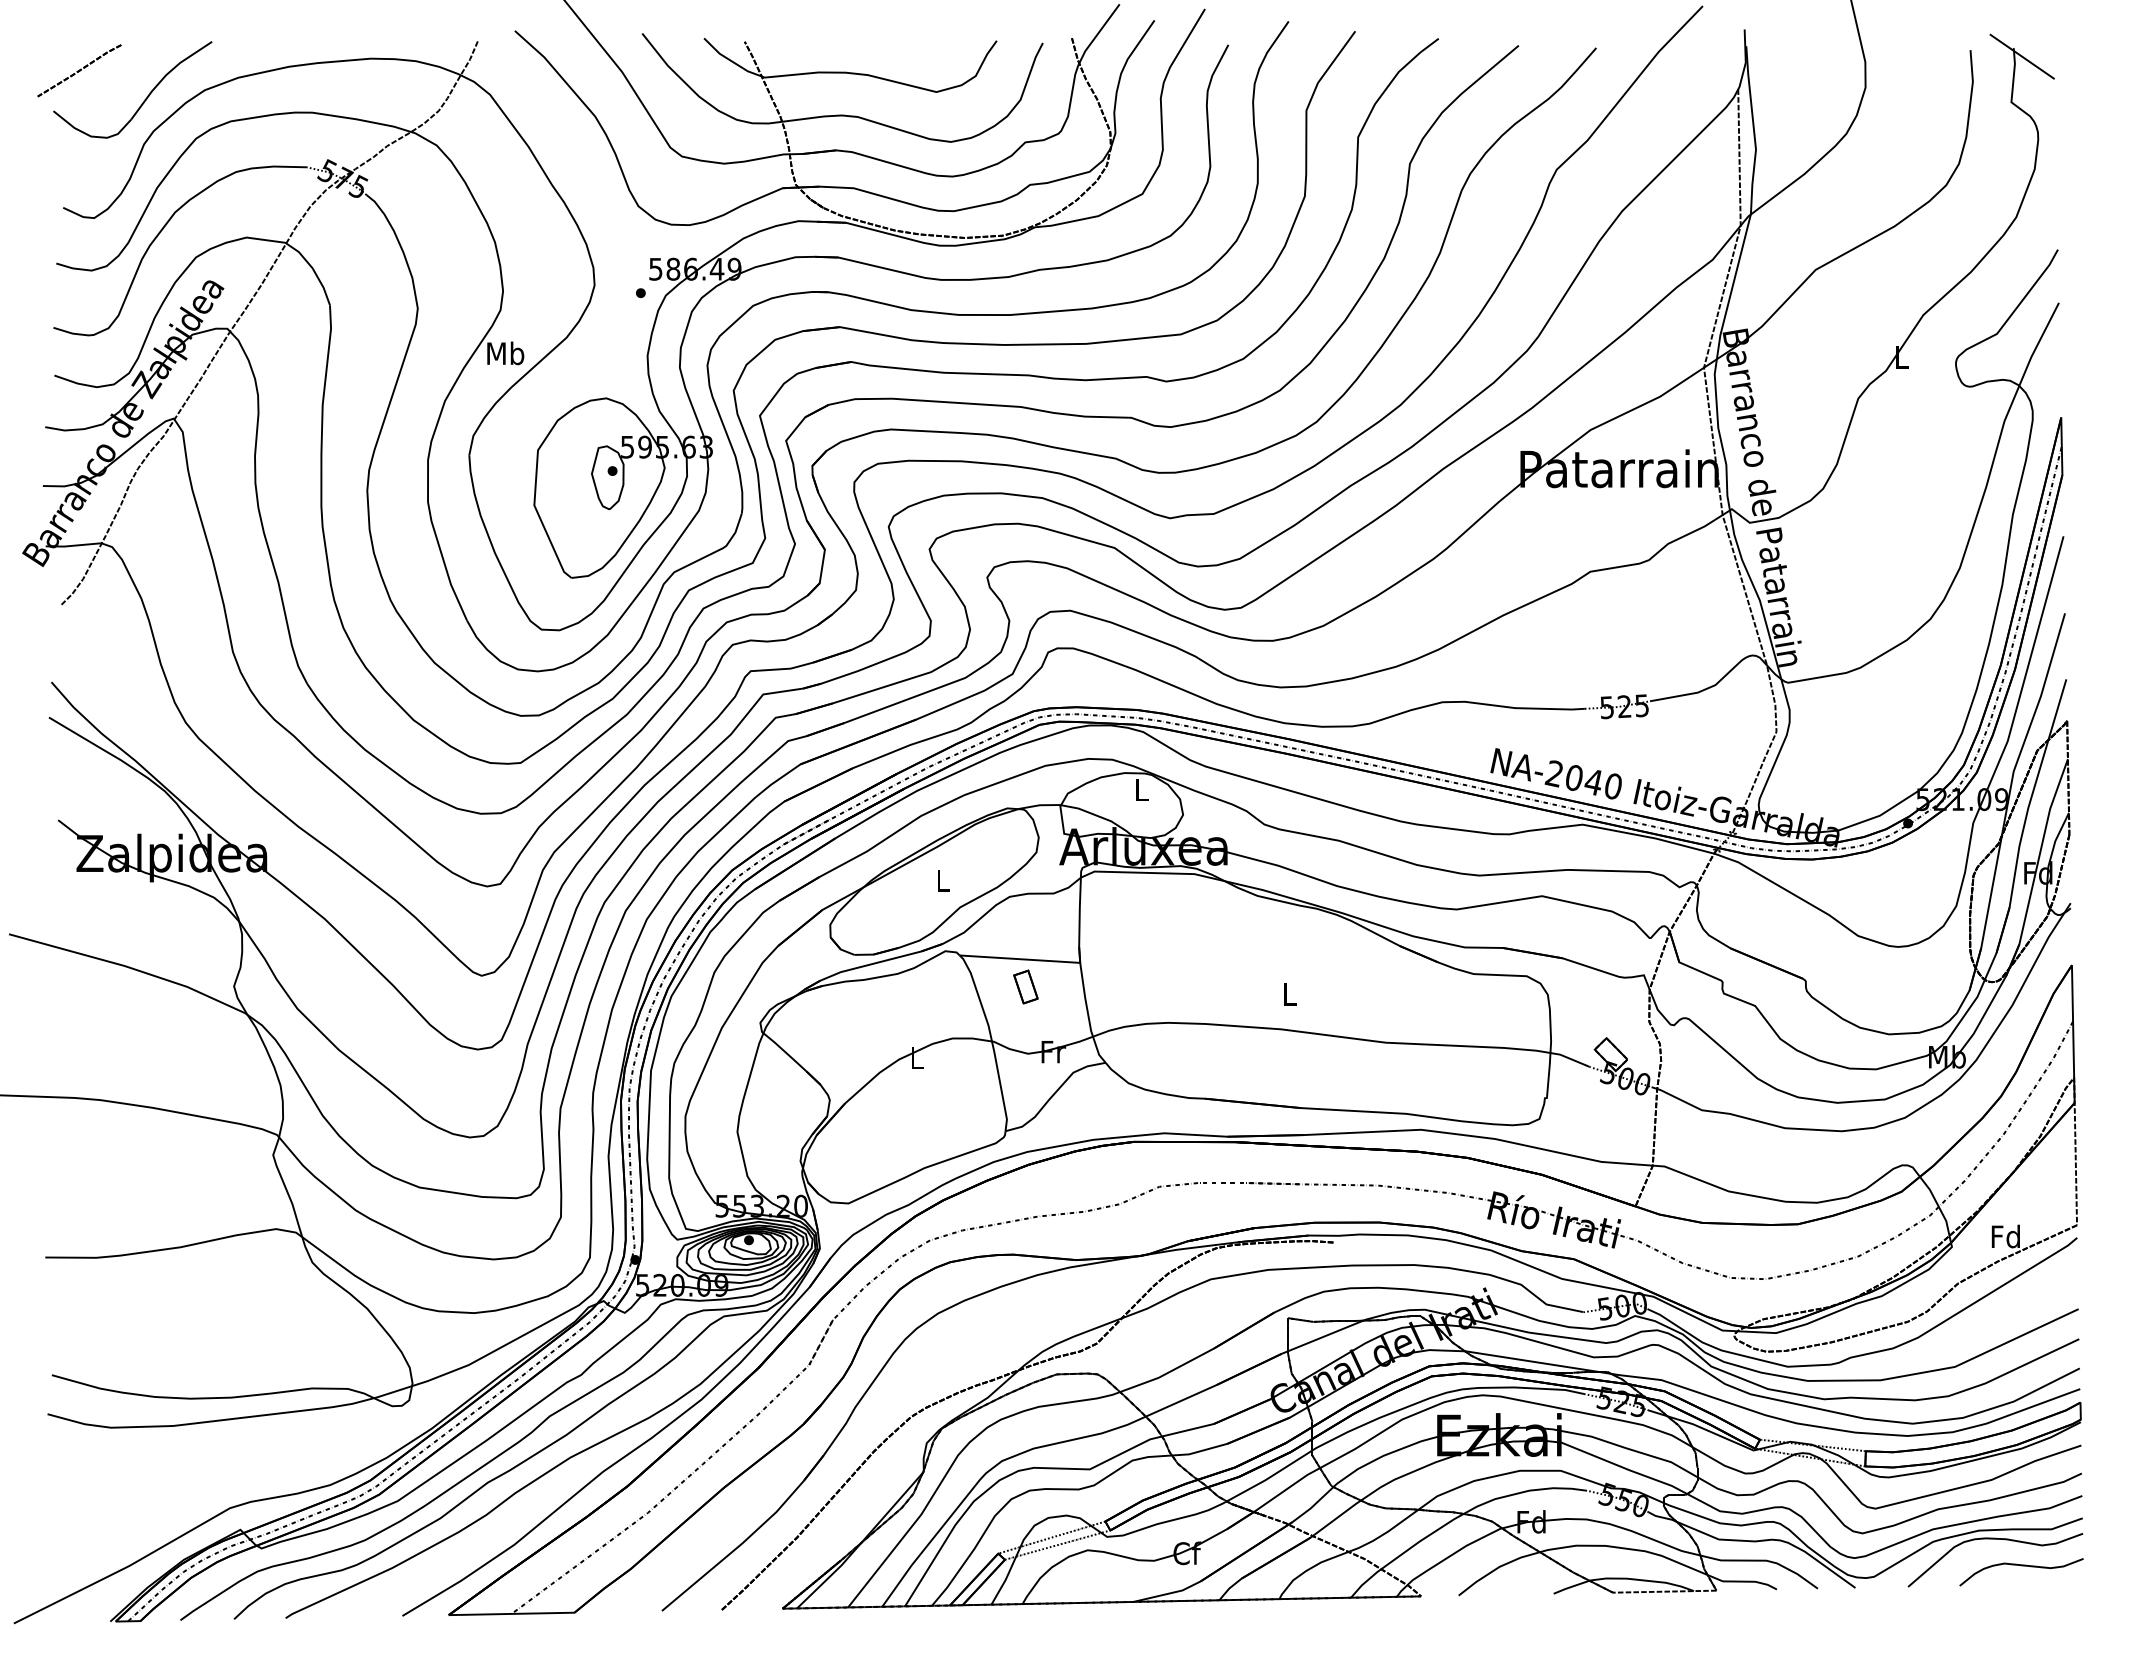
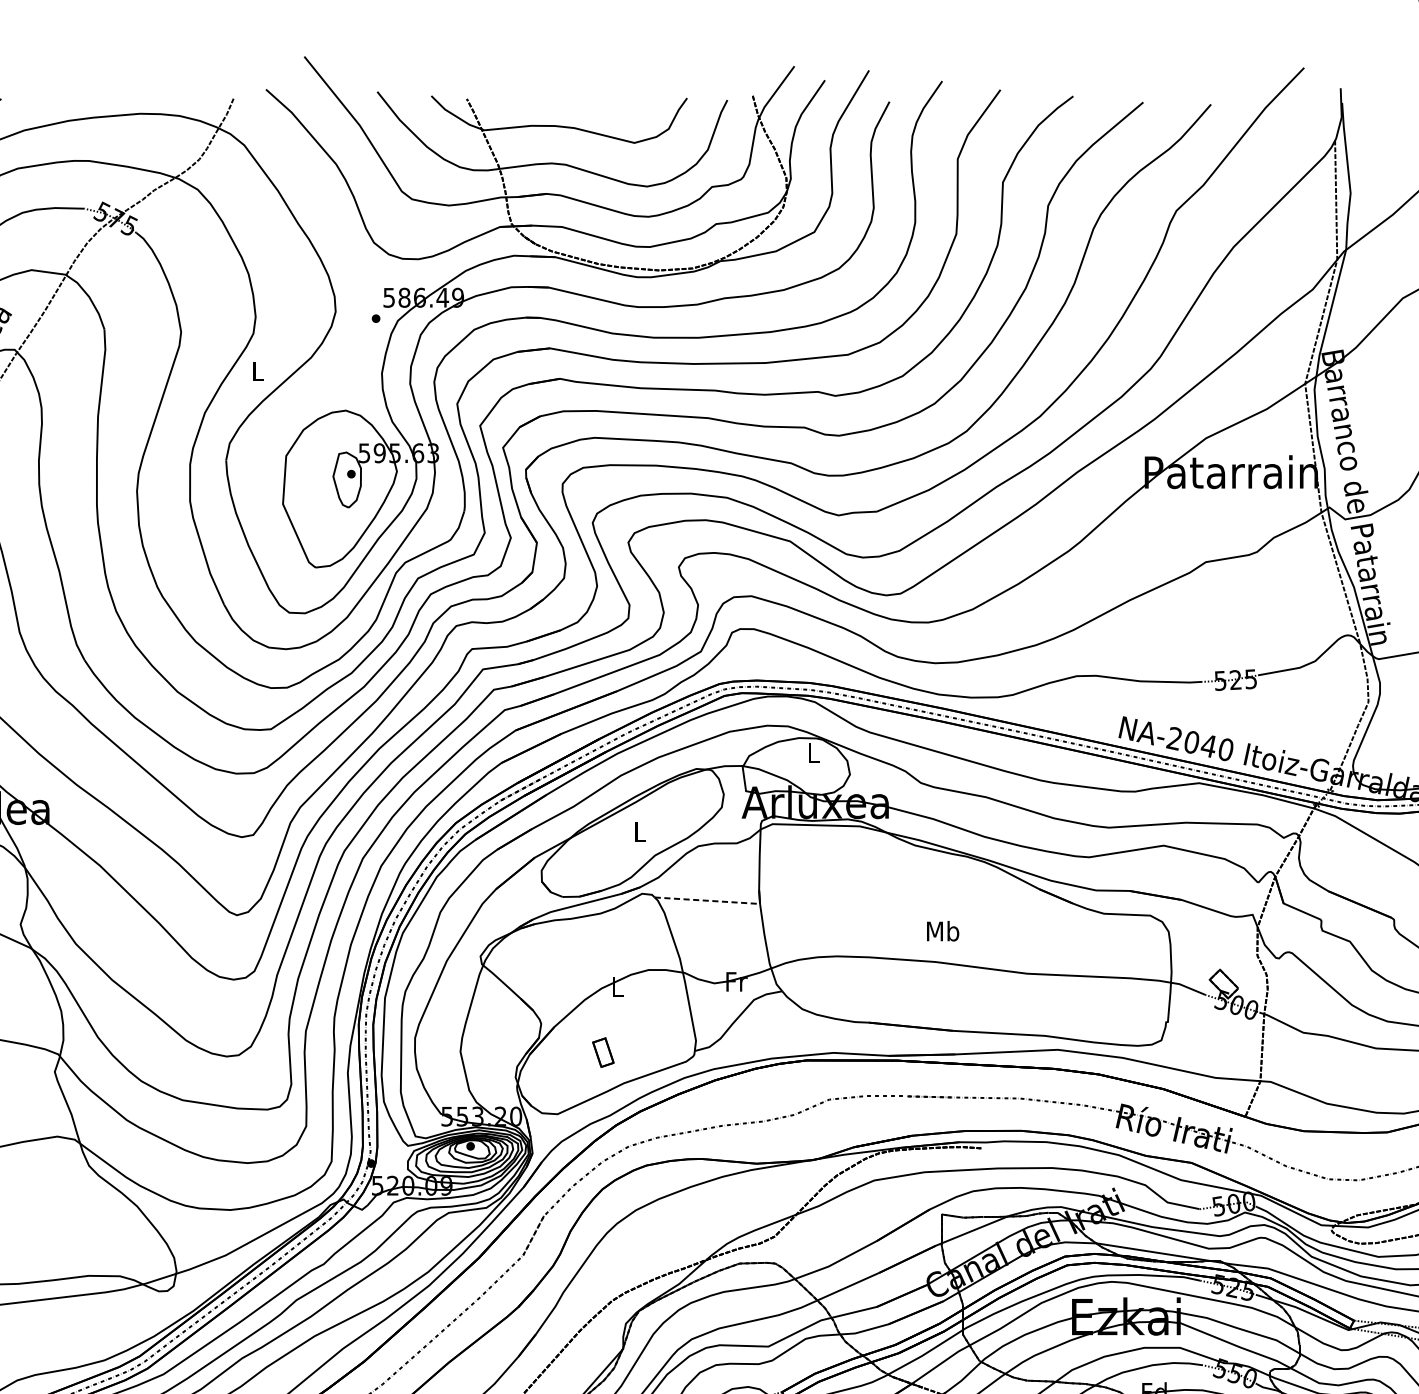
text: (505, 353) -> (257, 371), Mb -> L
line: (1020, 959) -> (707, 901), solid -> dashed
part: (1025, 986) -> (603, 1052), moved
text: (1289, 993) -> (942, 930), L -> Mb

